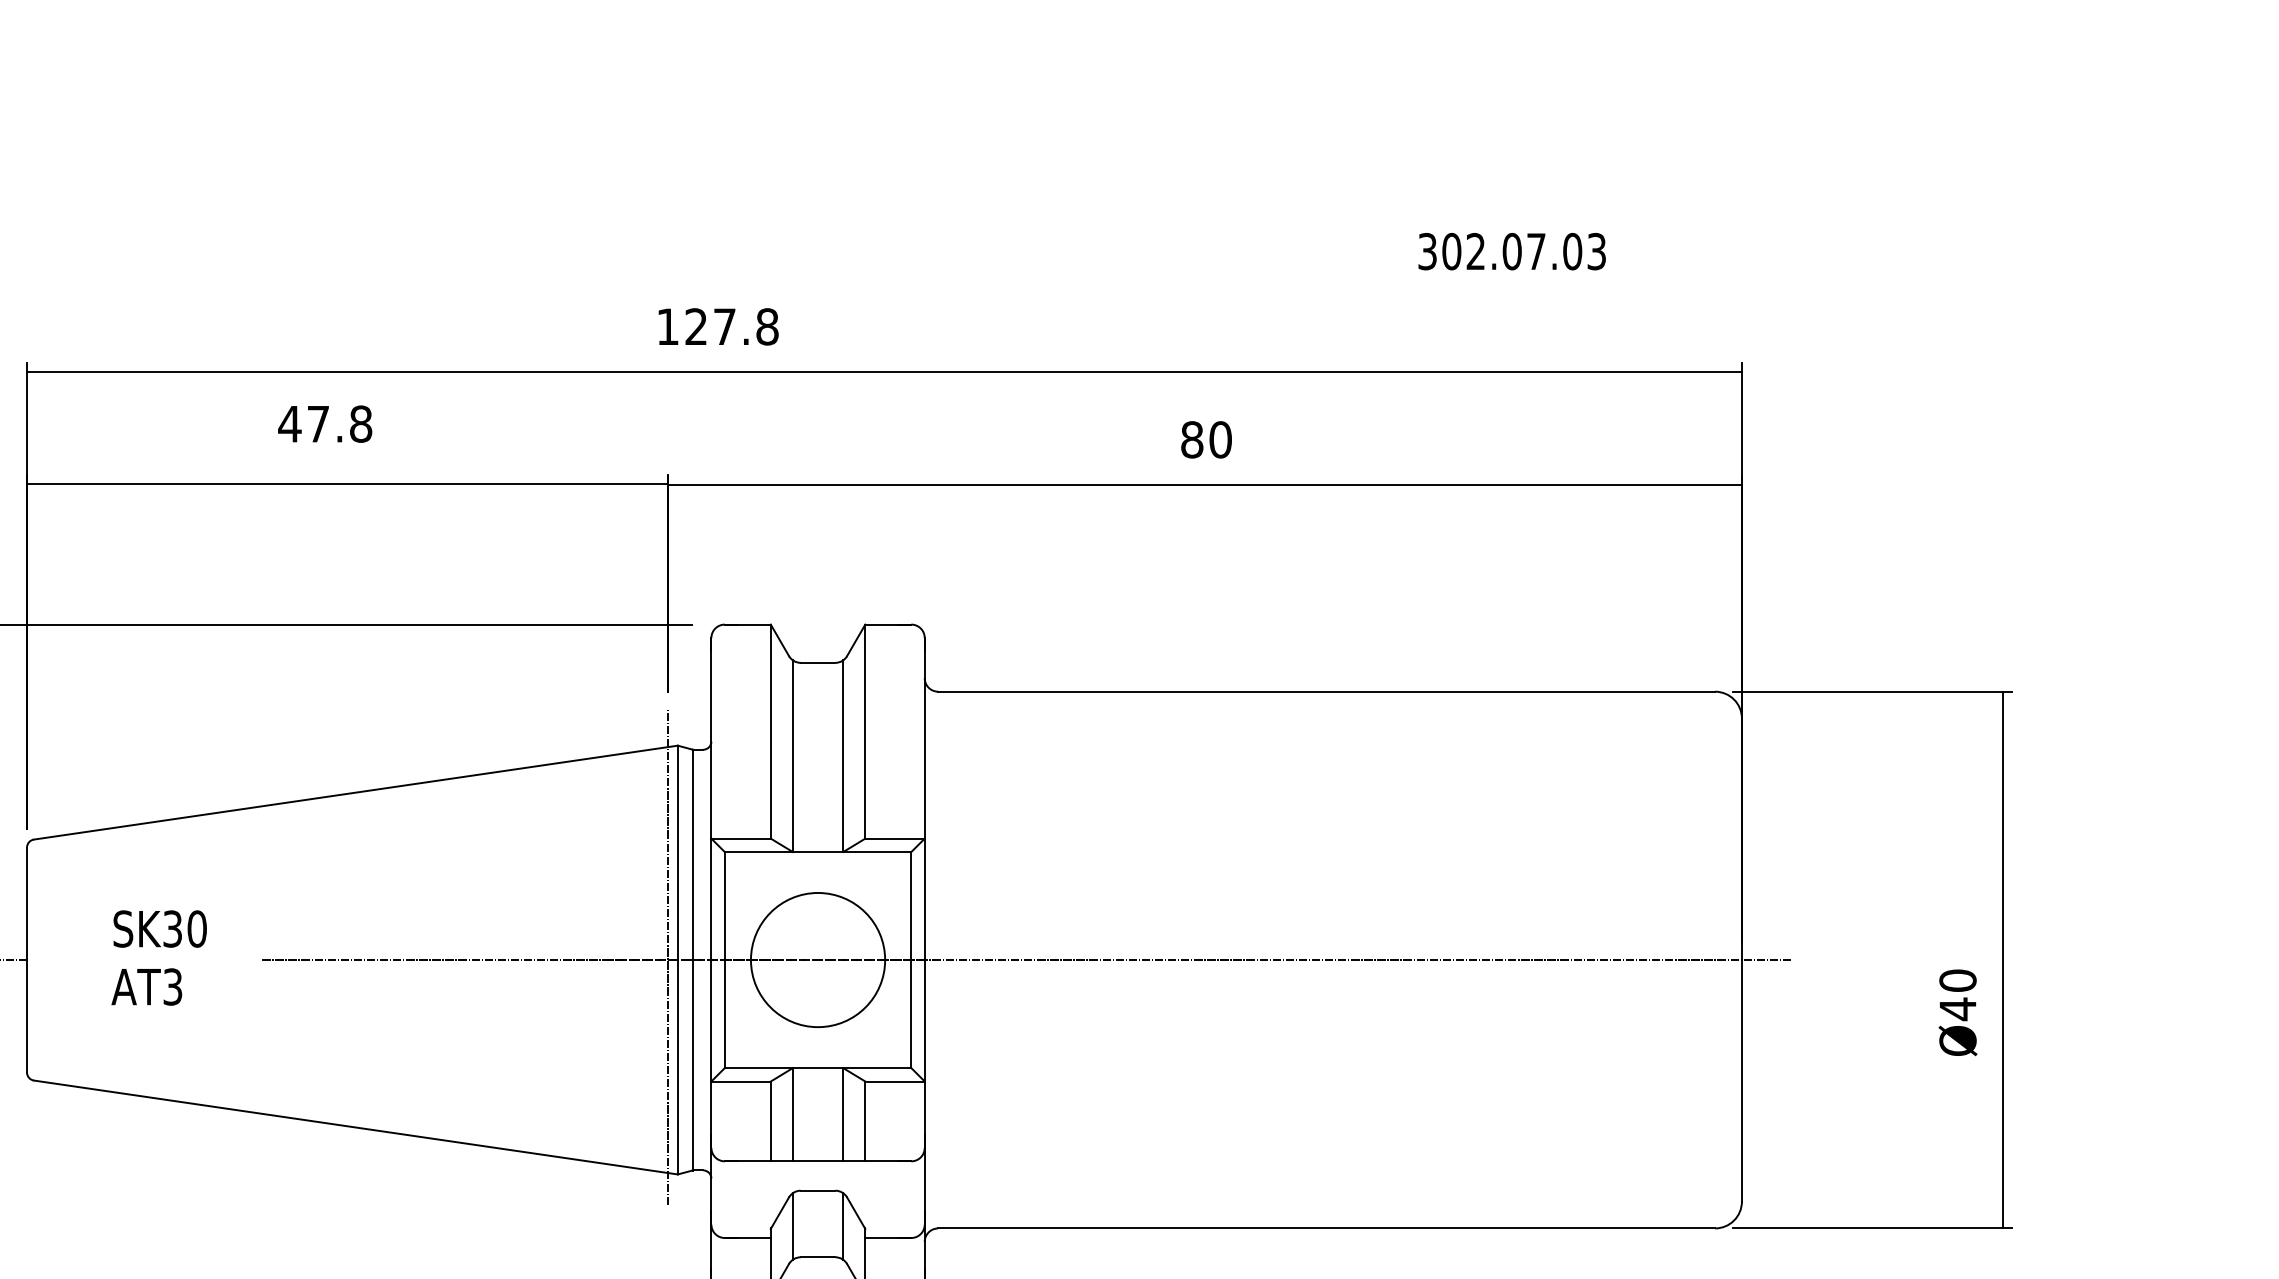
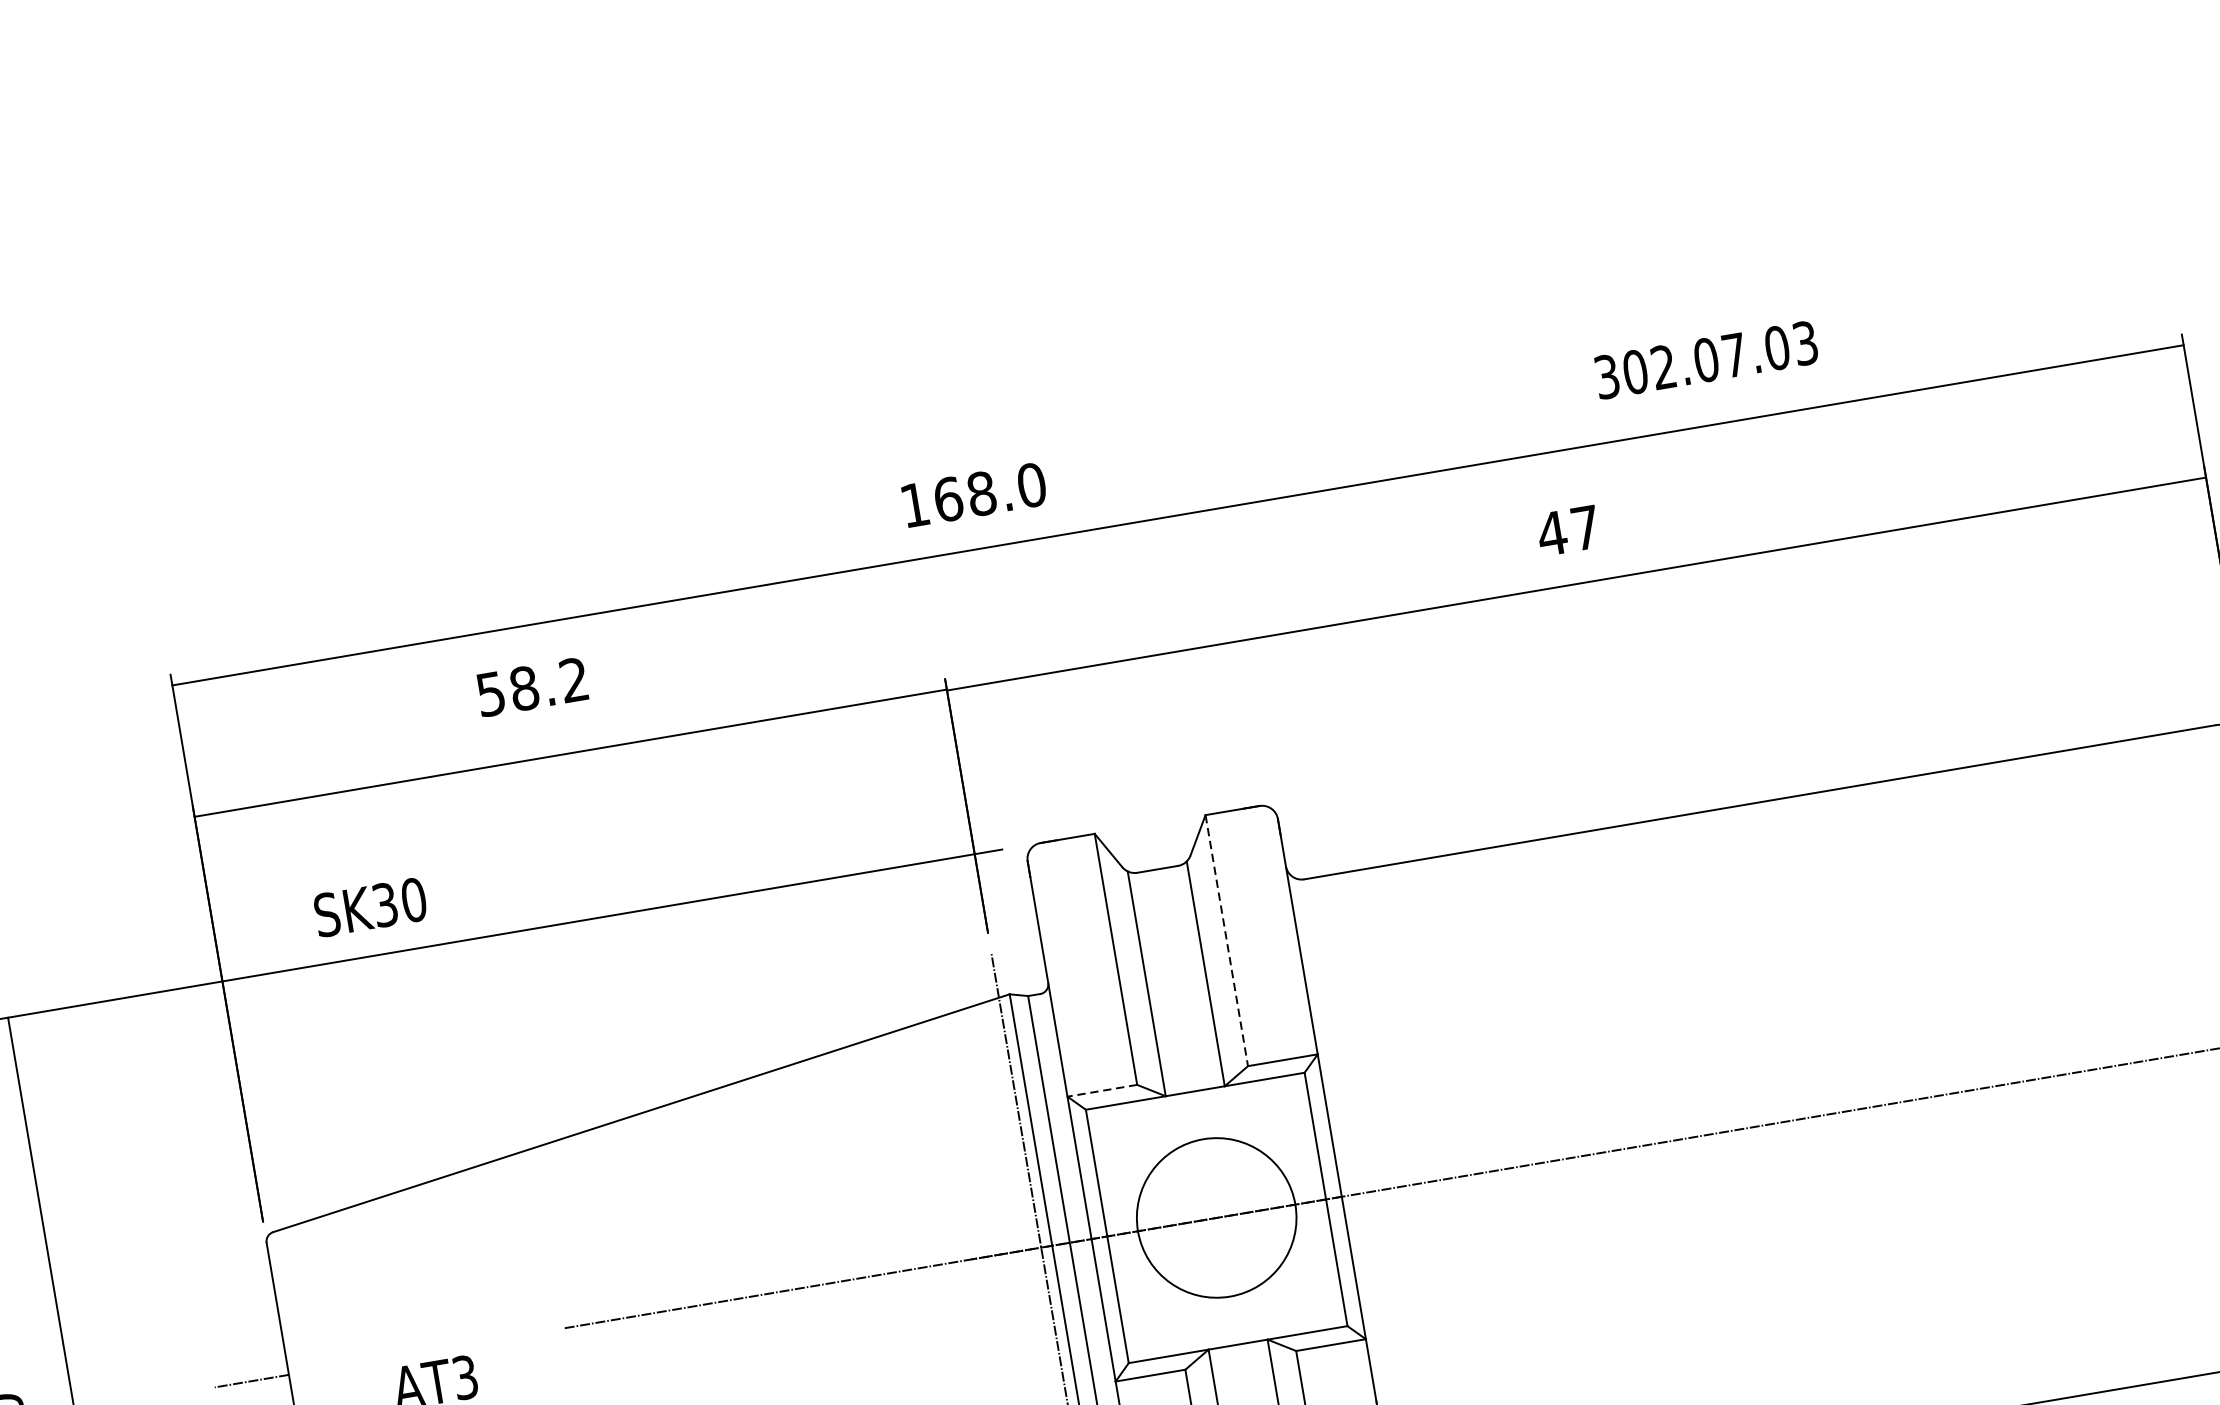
text: (1511, 251) -> (1705, 360), moved
text: (731, 326) -> (989, 492), 127.8 -> 168.0
text: (325, 423) -> (532, 686), 47.8 -> 58.2
text: (1205, 439) -> (1567, 530), 80 -> 47
line: (865, 732) -> (1227, 941), solid -> dashed
line: (741, 838) -> (1102, 1090), solid -> dashed
text: (159, 928) -> (369, 906), moved

